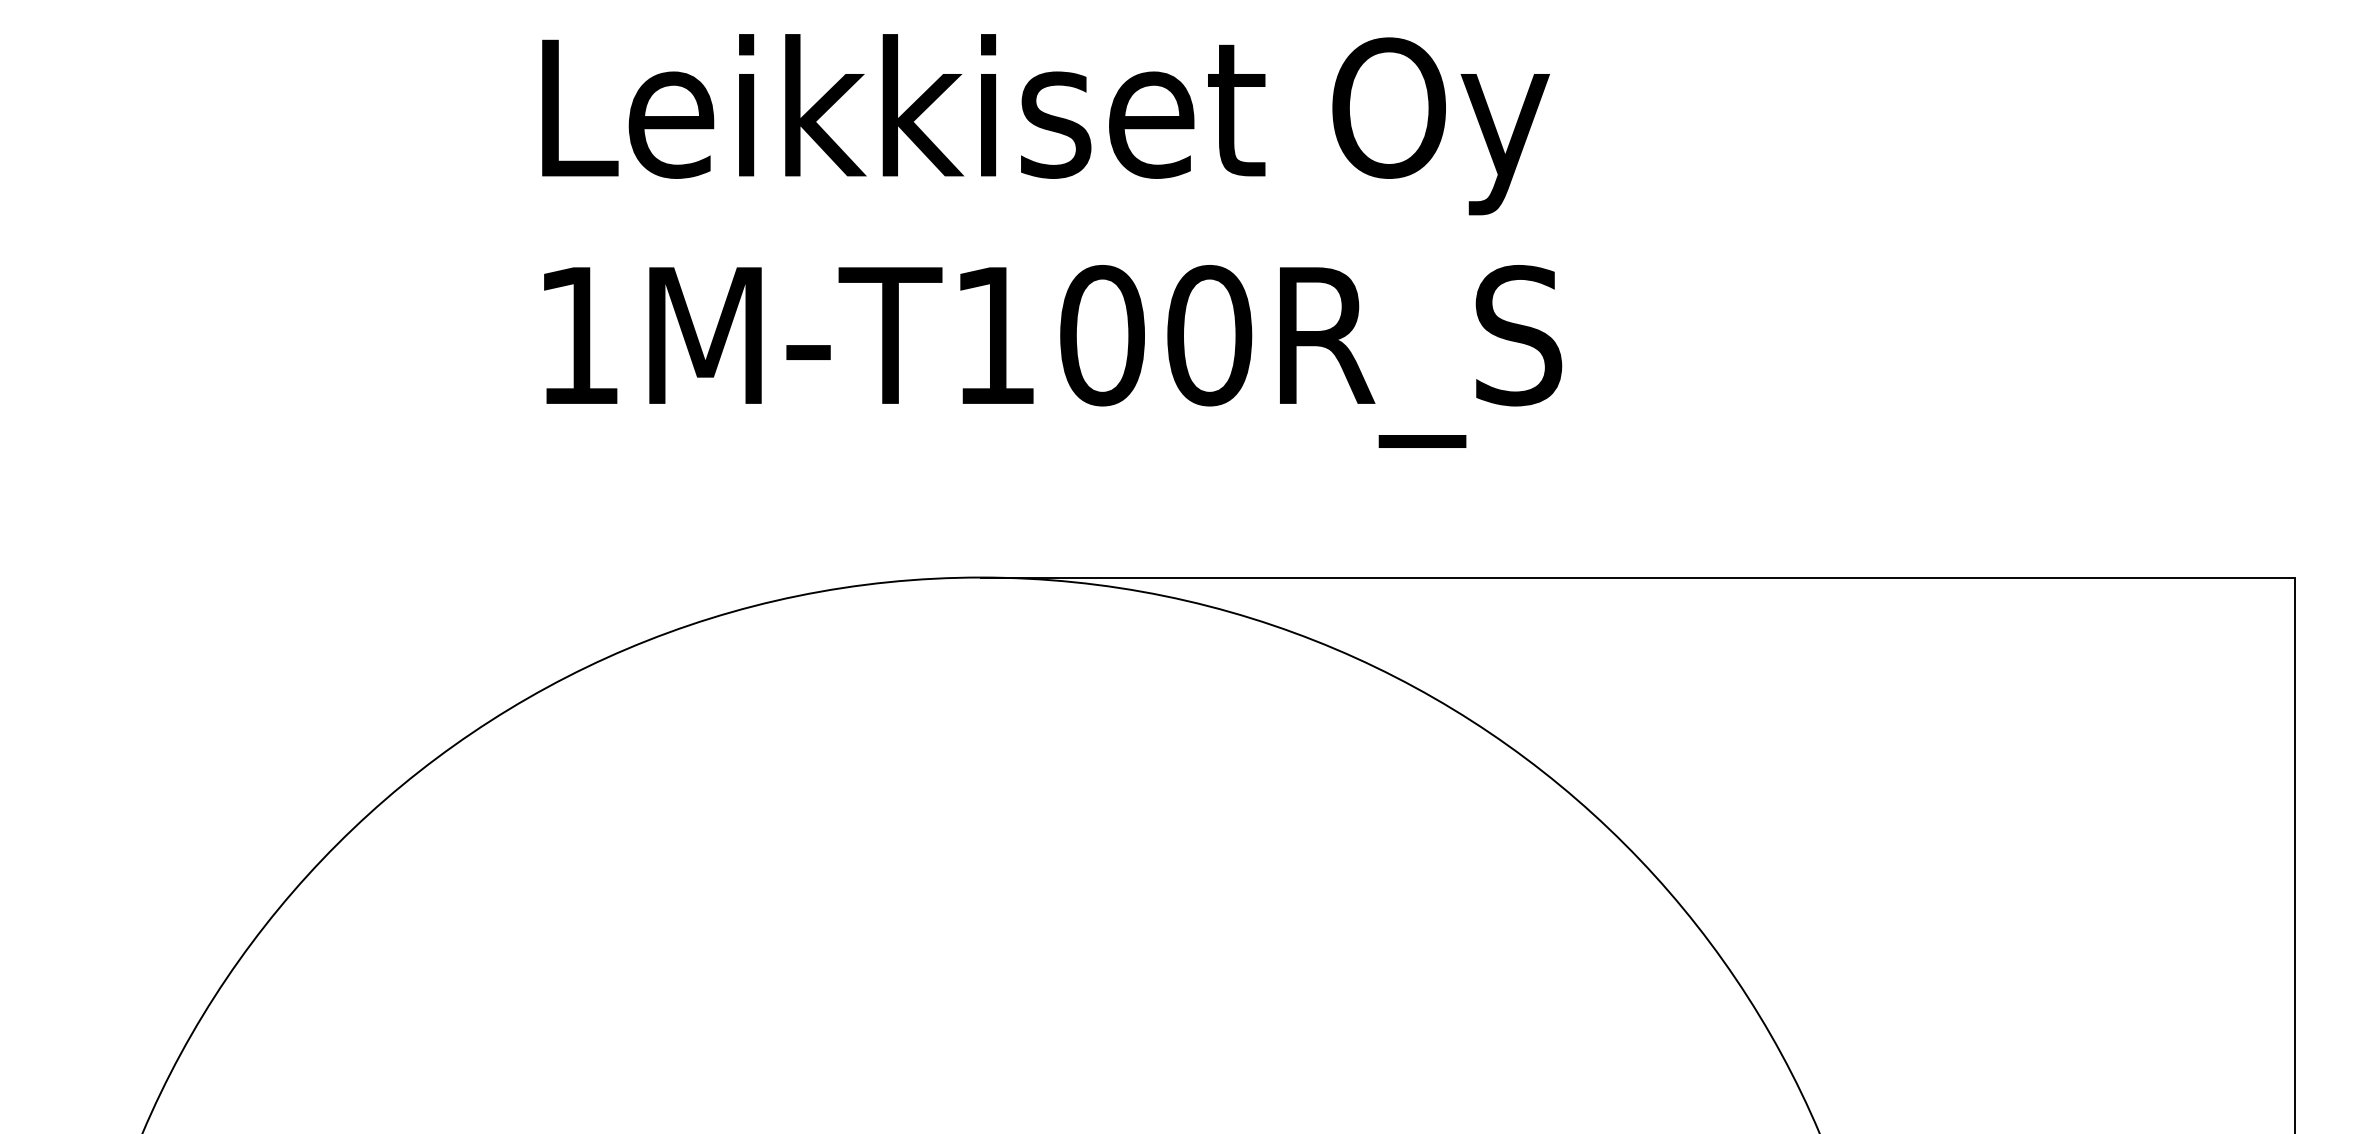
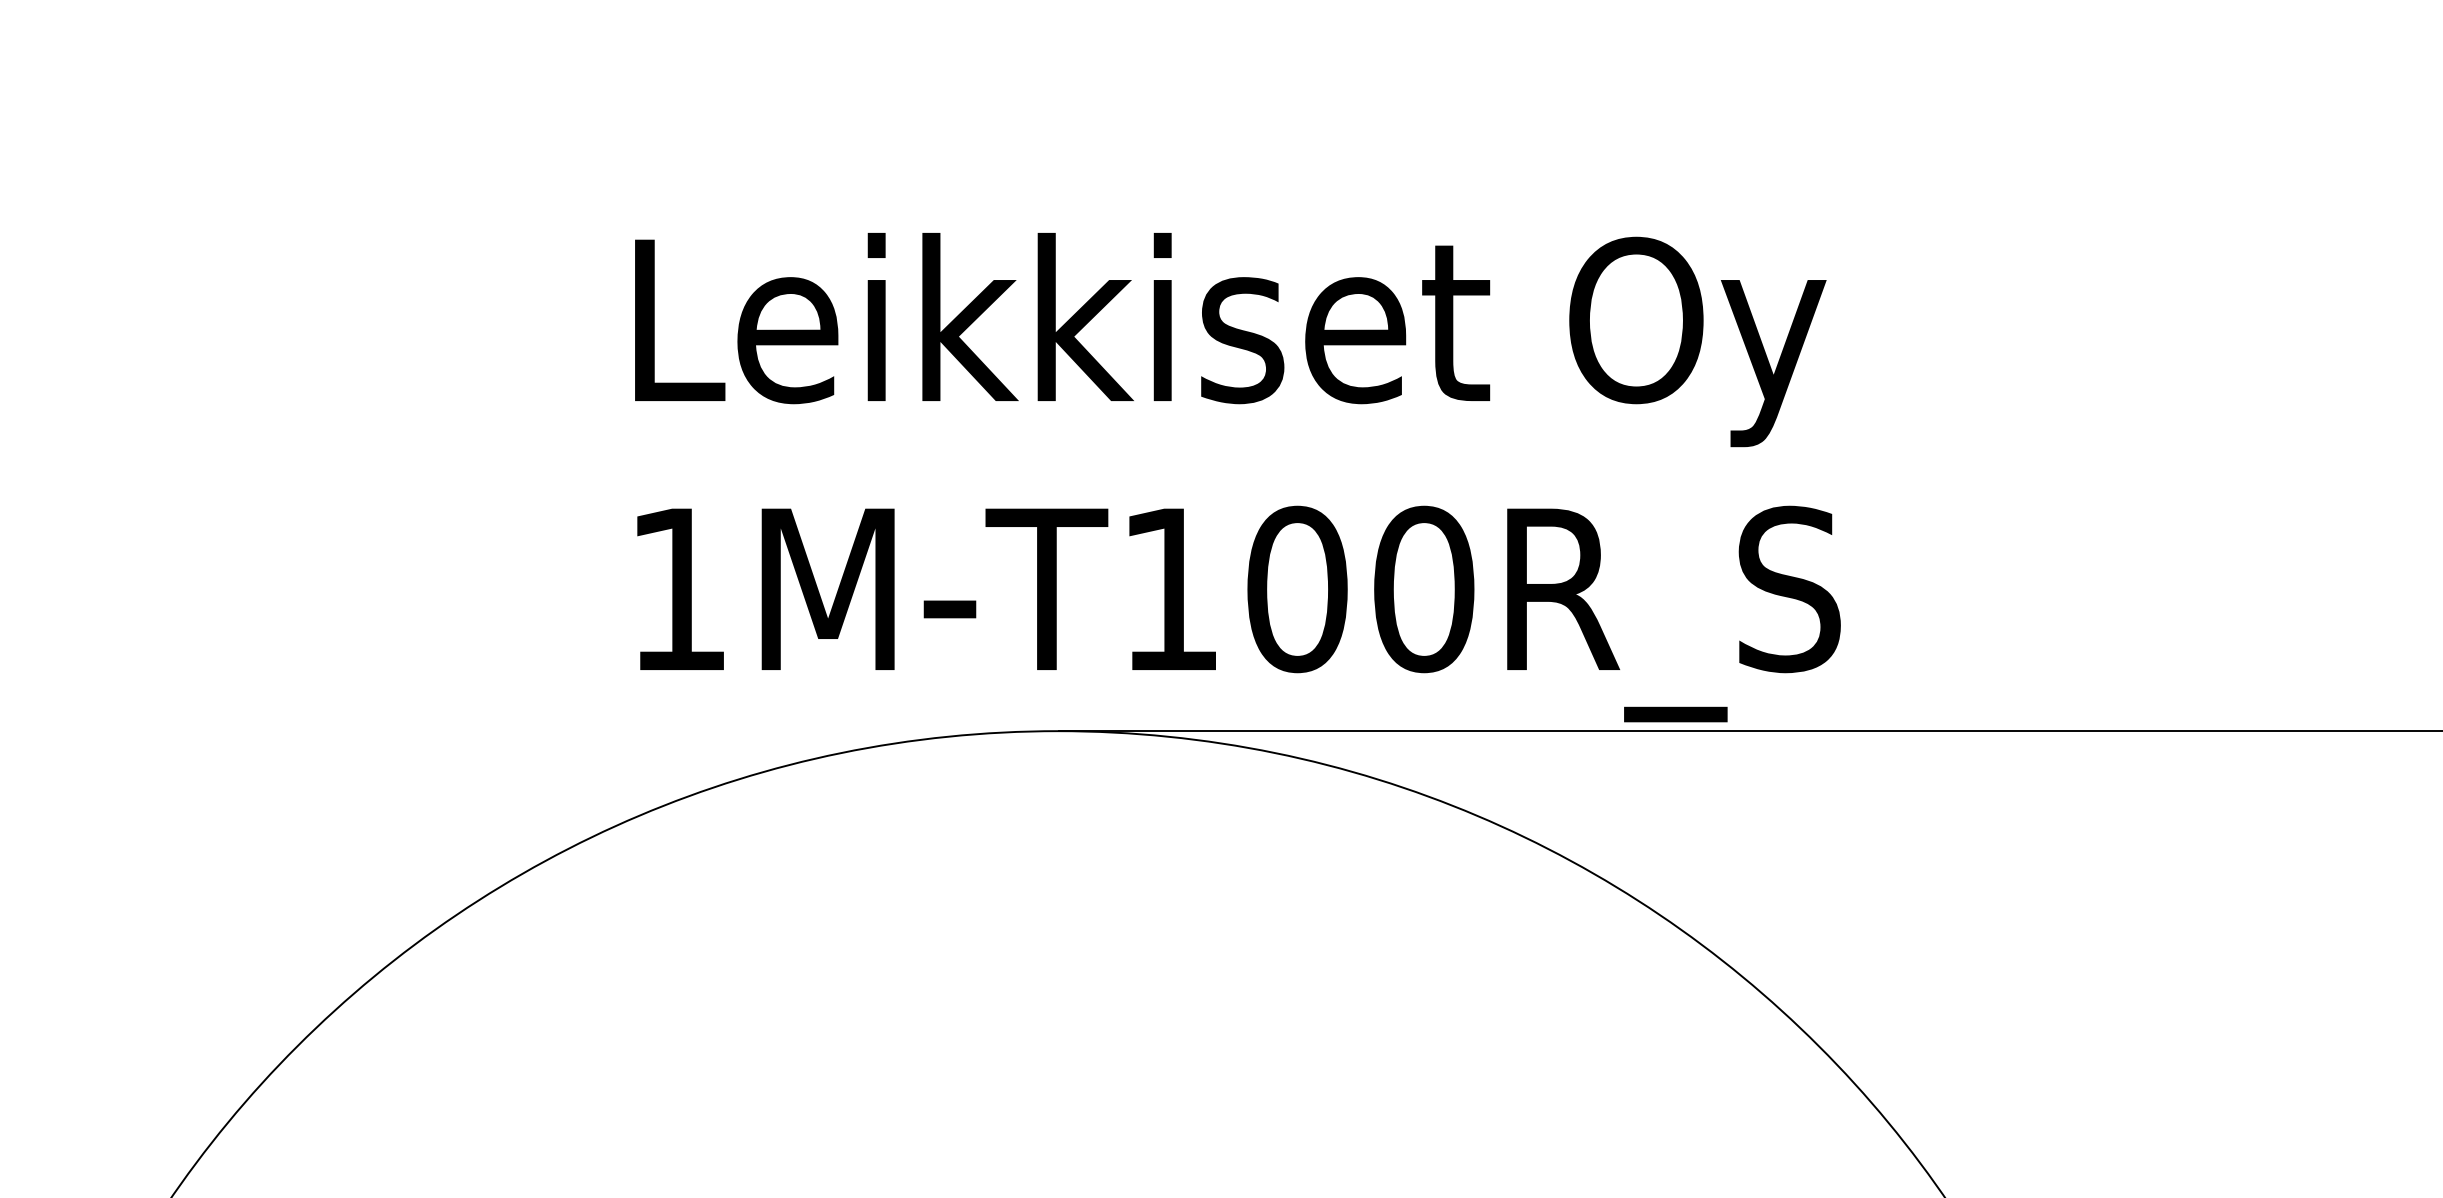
text: (1052, 240) -> (1238, 476), moved

